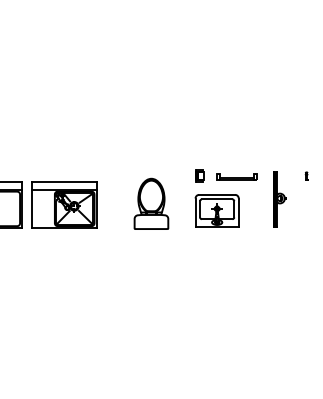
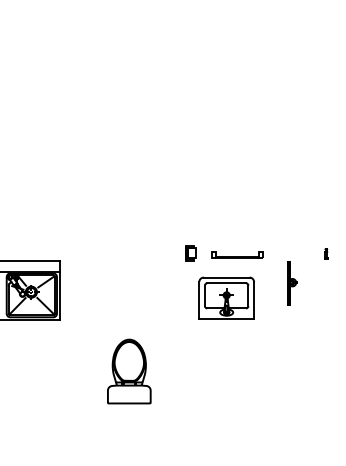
part: (279, 199) -> (291, 283), size x0.6
part: (151, 203) -> (129, 371), moved
part: (216, 210) -> (225, 297), moved

